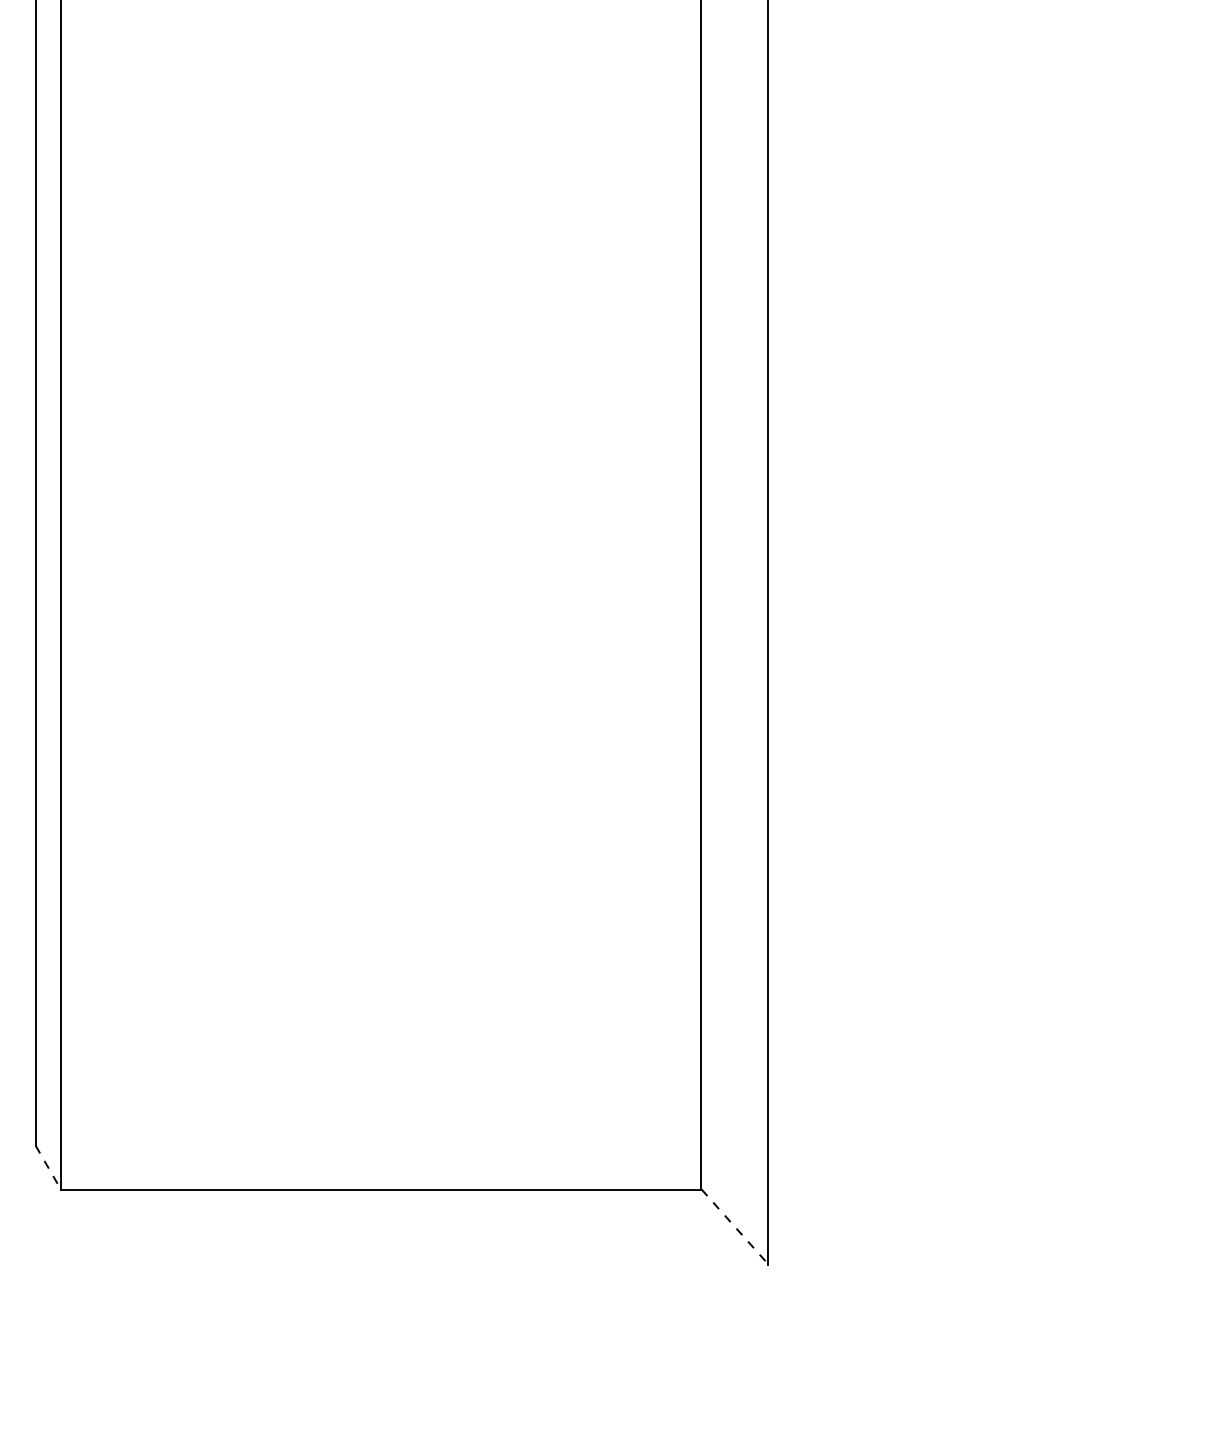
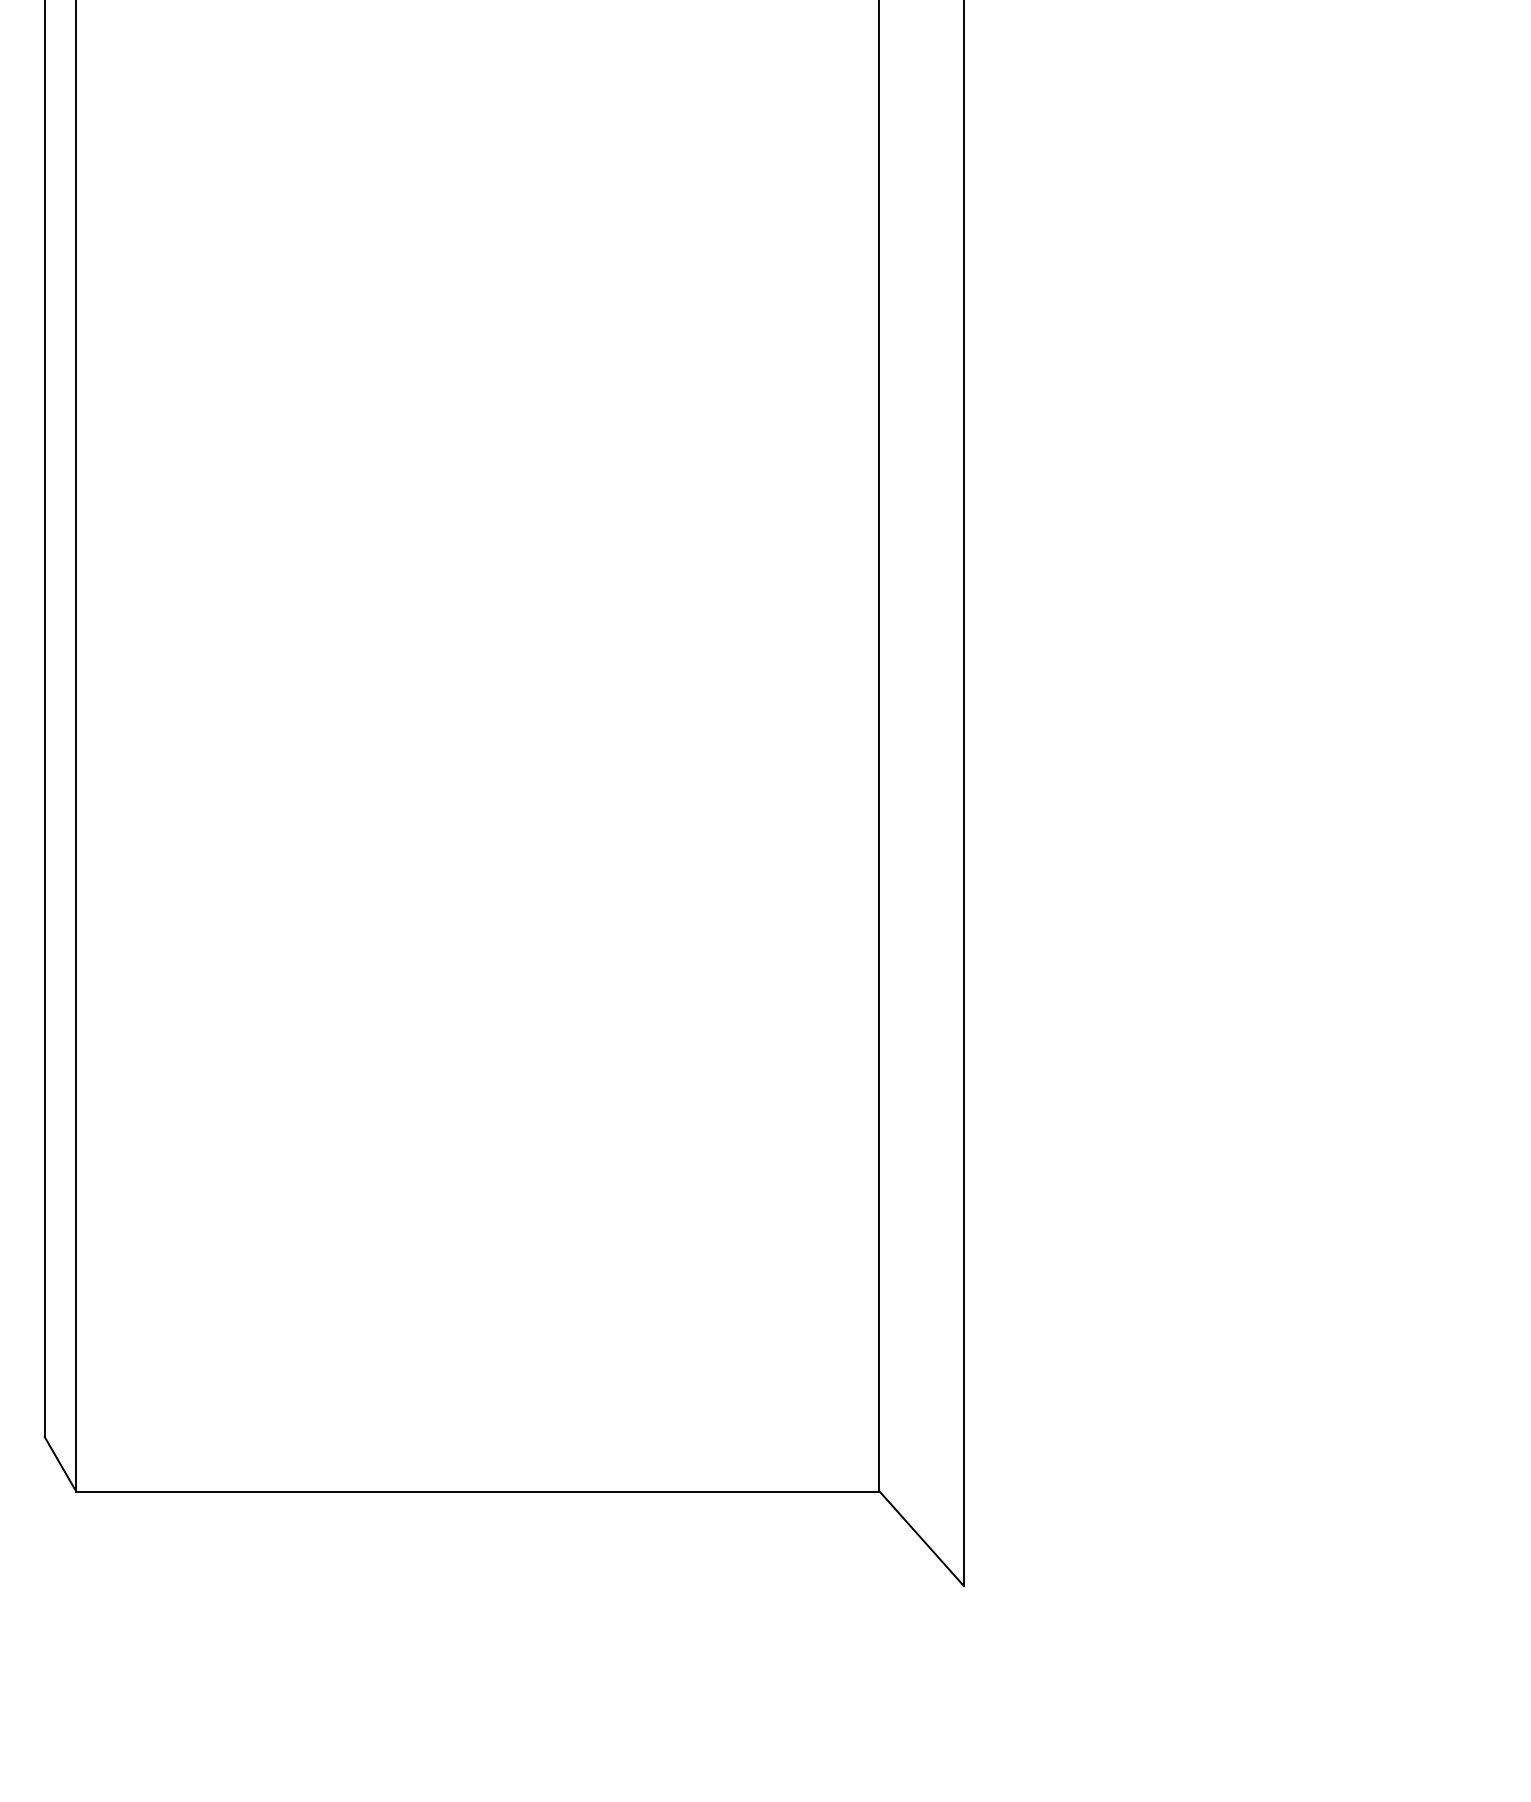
line: (48, 1168) -> (60, 1465), dashed -> solid
line: (735, 1227) -> (922, 1539), dashed -> solid

